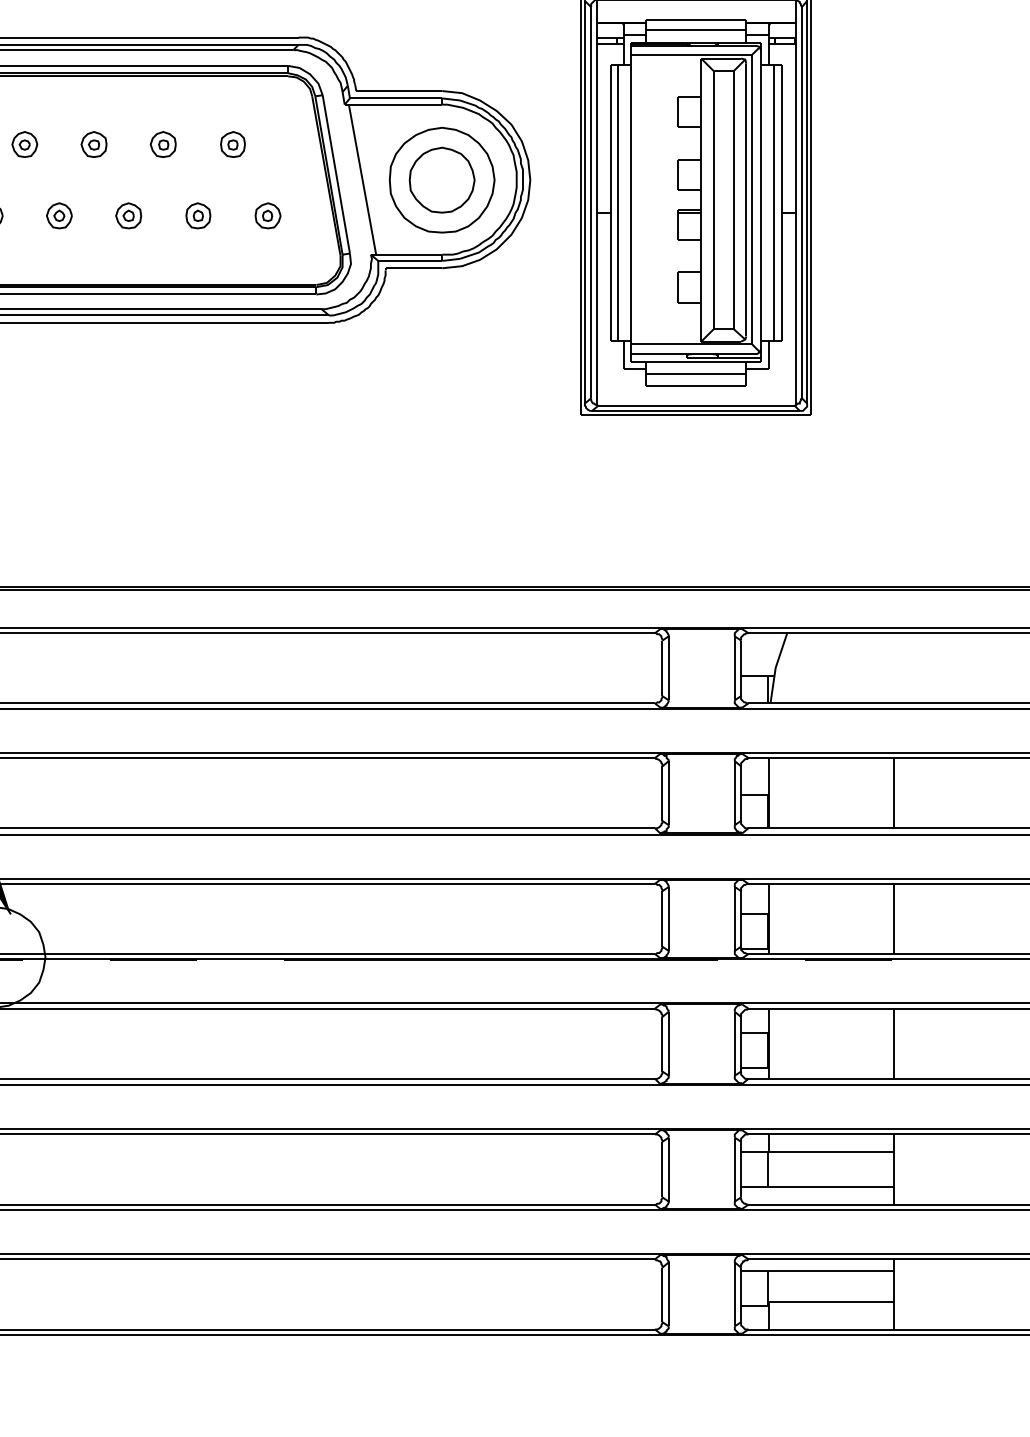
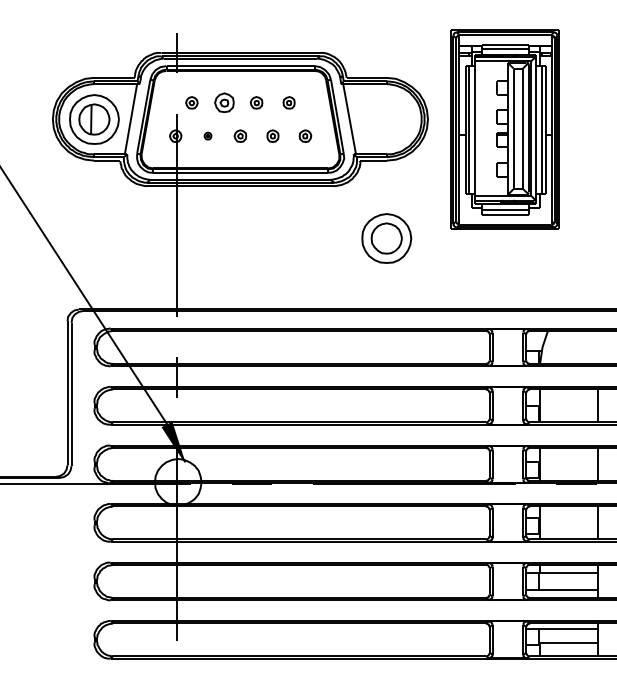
part: (92, 143) -> (223, 102), size x1.6
part: (441, 180) -> (386, 238), moved
part: (58, 214) -> (207, 135), size x0.6

